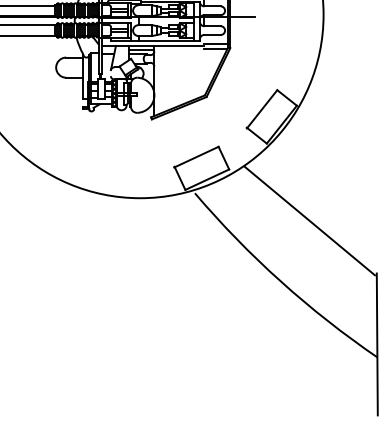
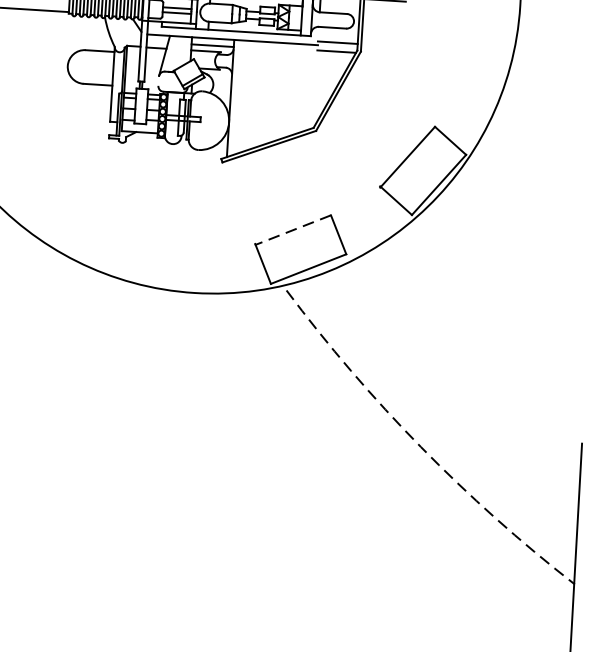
line: (196, 157) -> (292, 230), solid -> dashed
line: (309, 220) -> (475, 348), removed
arc: (280, 281) -> (420, 446), solid -> dashed

